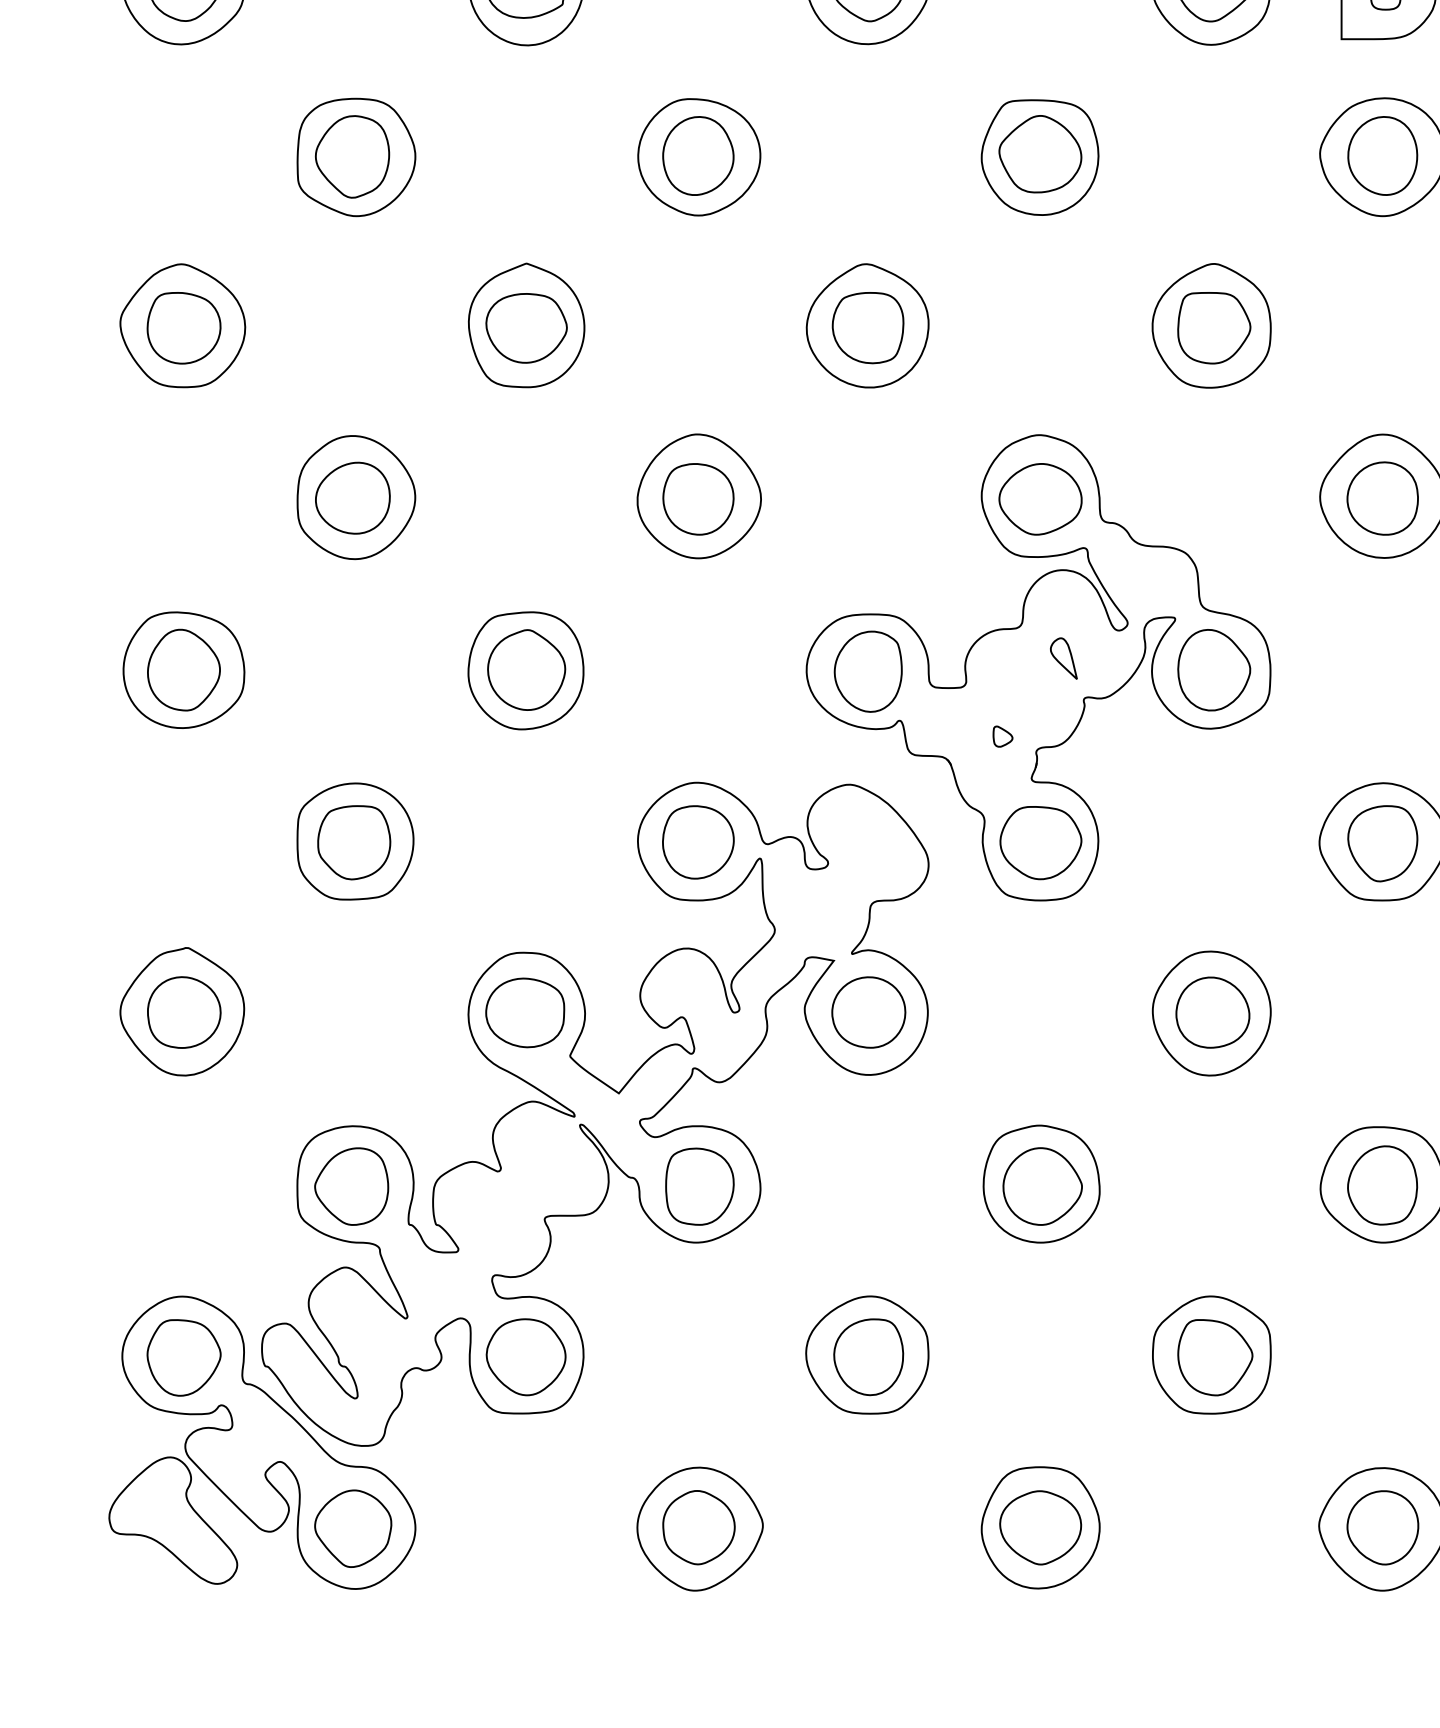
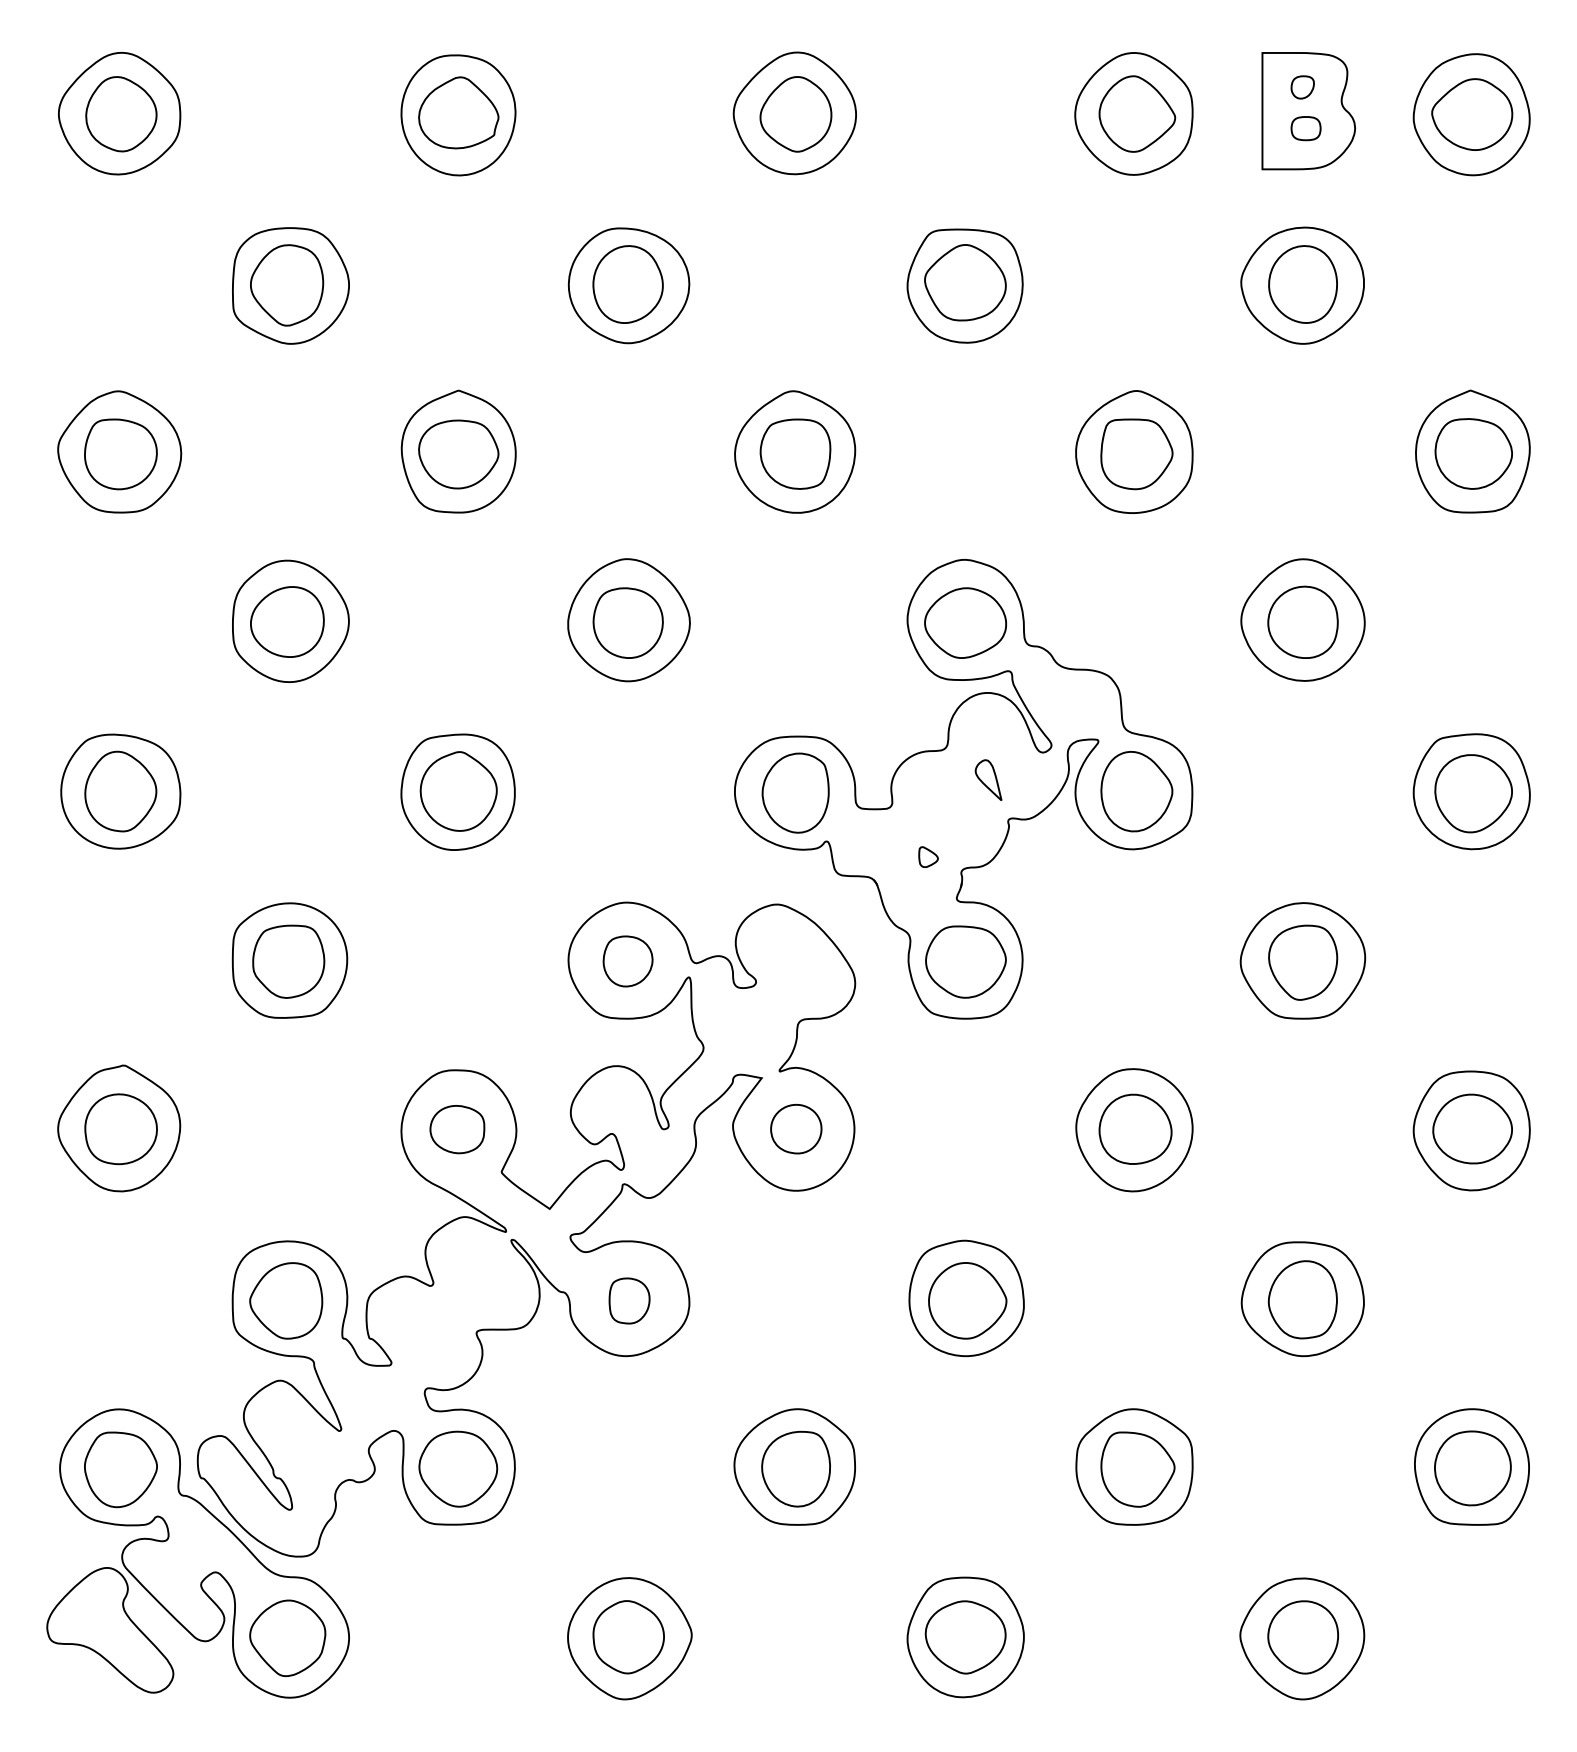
part: (697, 842) -> (627, 961), size x0.7
part: (869, 1011) -> (796, 1128), size x0.7
part: (525, 1012) -> (457, 1129), size x0.7
part: (699, 1186) -> (629, 1300), size x0.6

